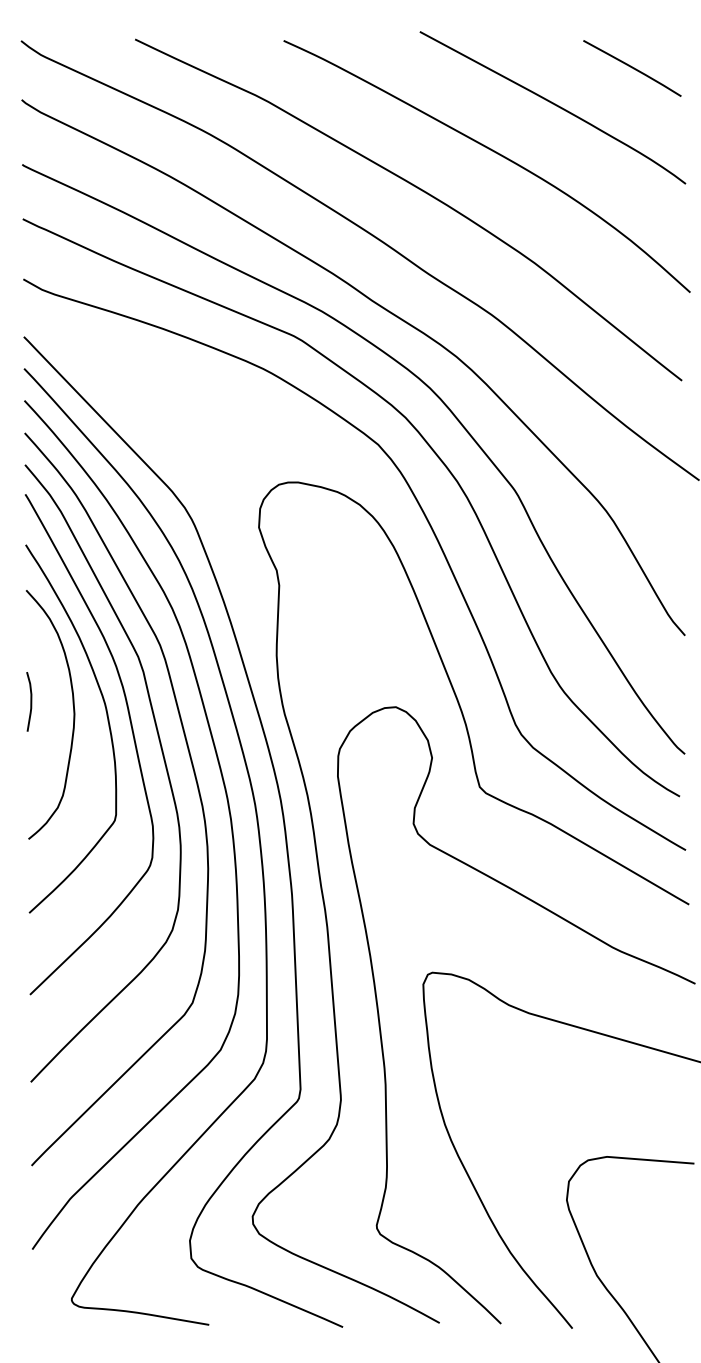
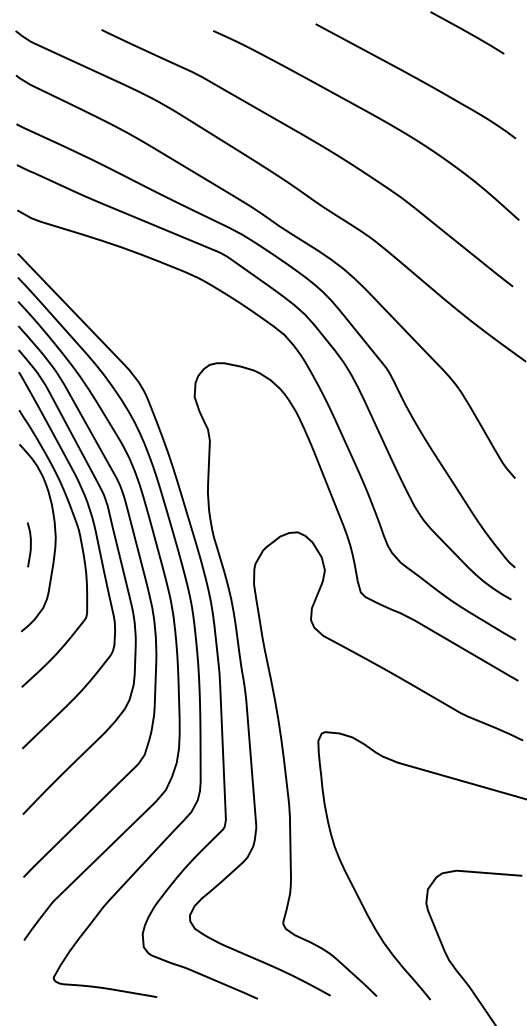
curve: (632, 68) -> (467, 32), moved
curve: (30, 701) -> (30, 544), moved

